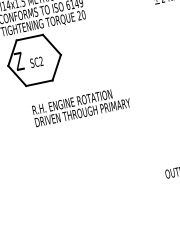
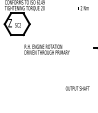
text: (80, 106) -> (46, 49), moved

